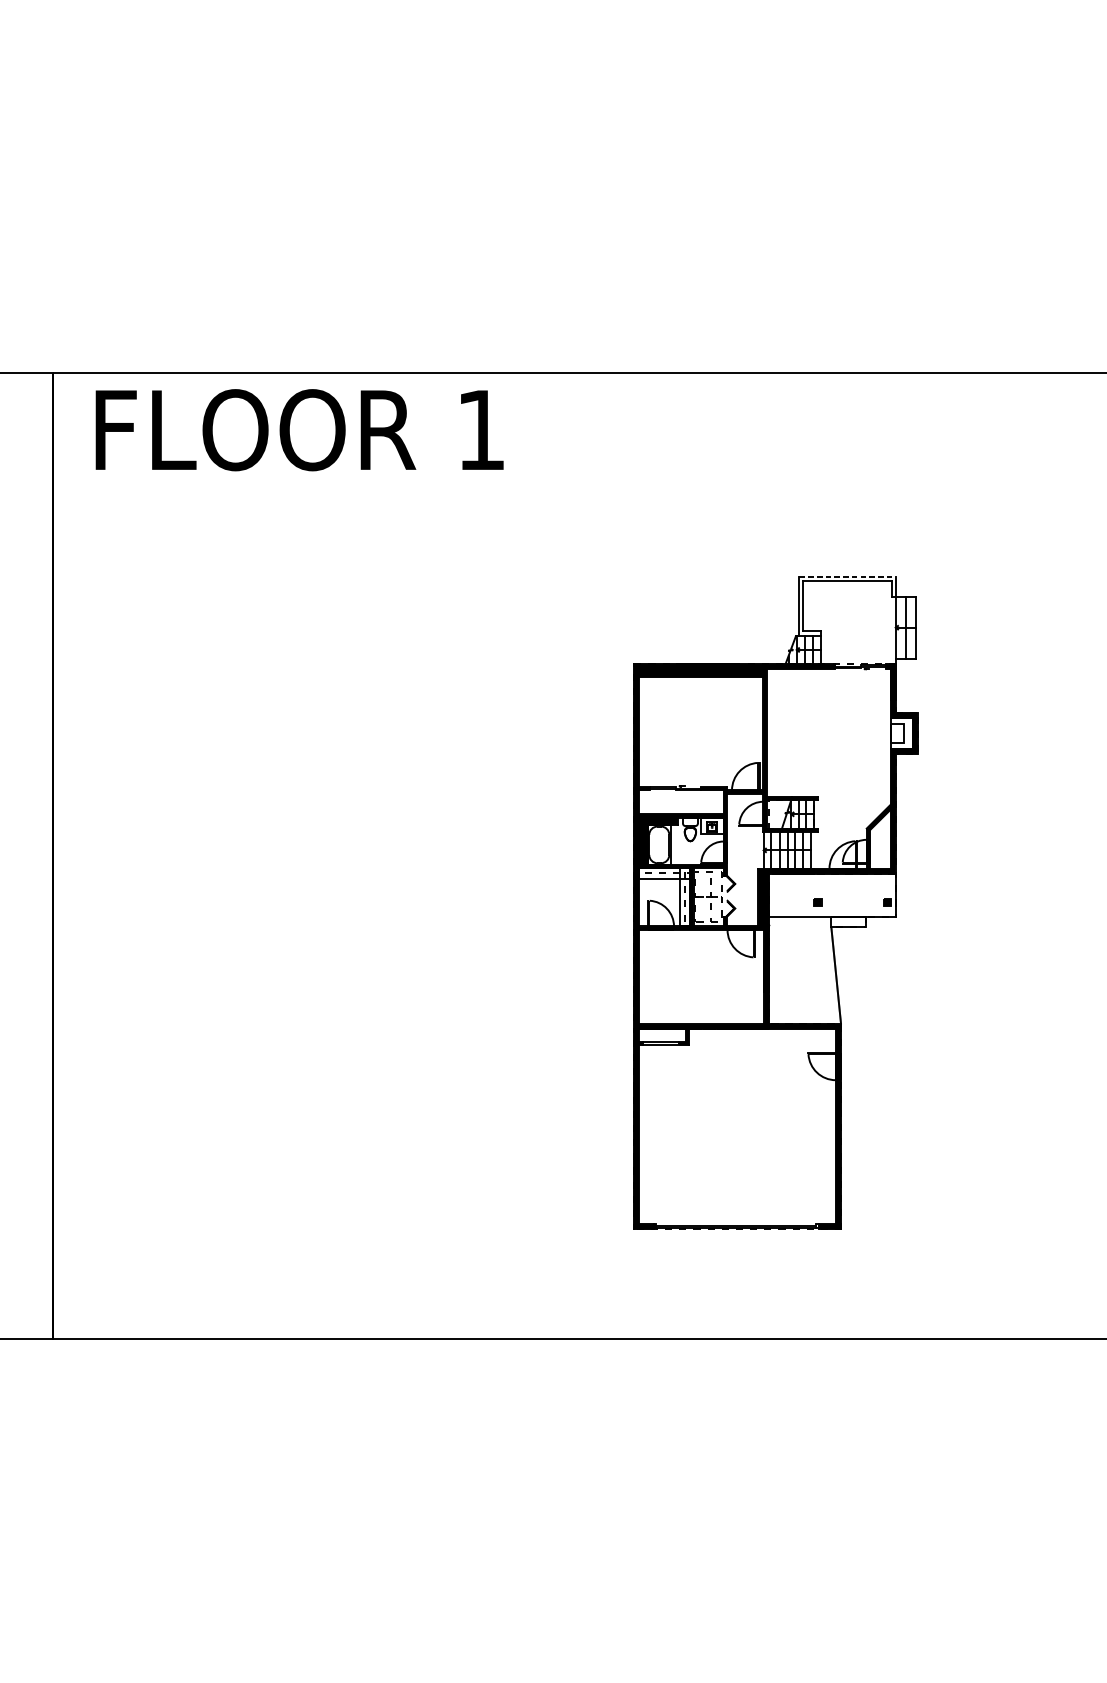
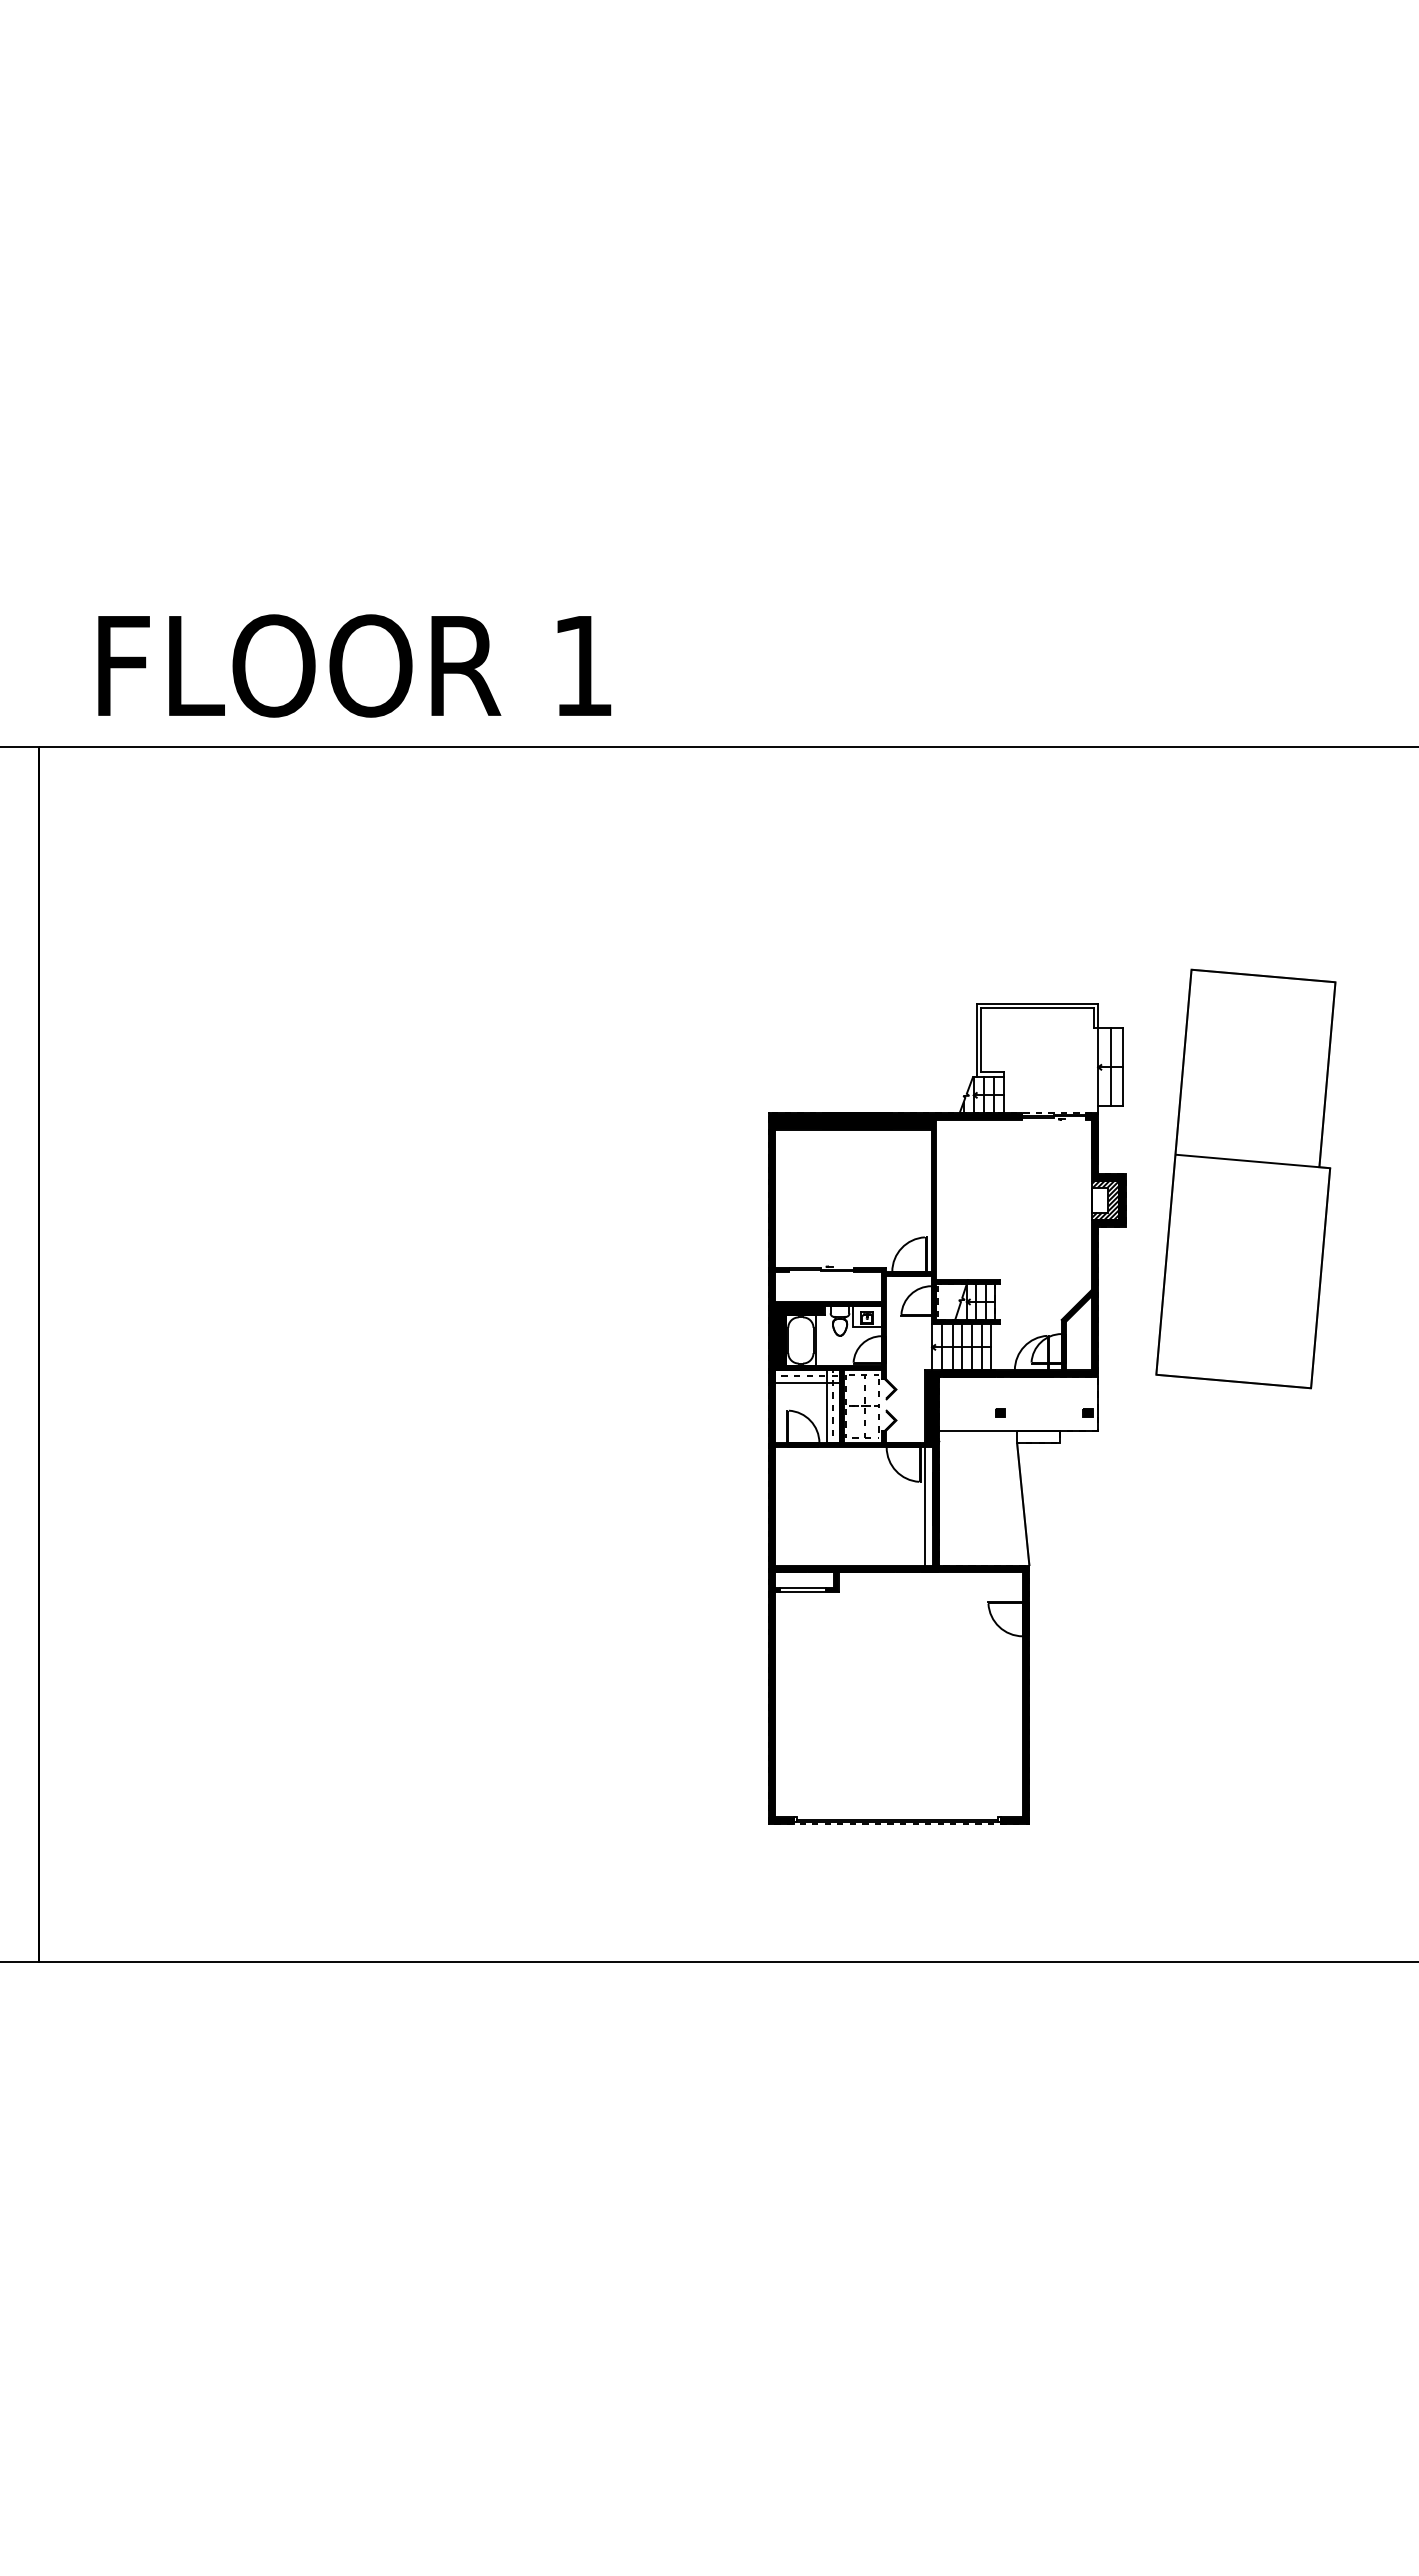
text: (299, 429) -> (354, 665), moved
line: (847, 576) -> (1037, 1003), dashed -> solid
part: (1012, 716) -> (1245, 1178), added
hatch: (901, 733) -> (1105, 1200), added
line: (758, 976) -> (925, 1506), added

